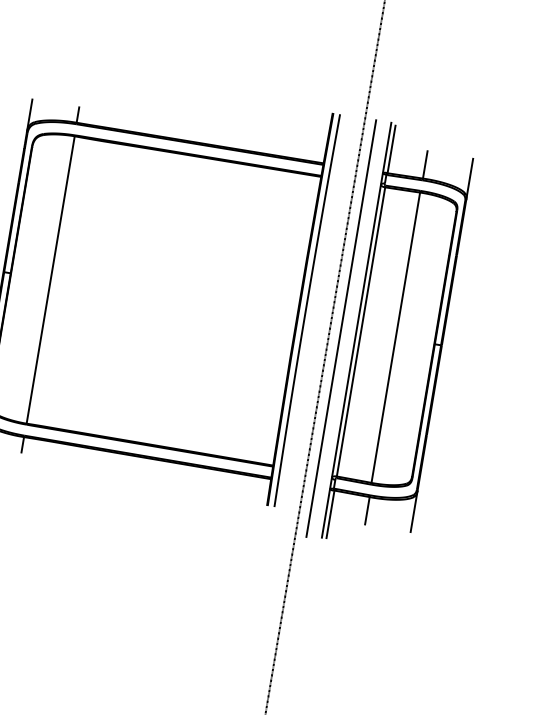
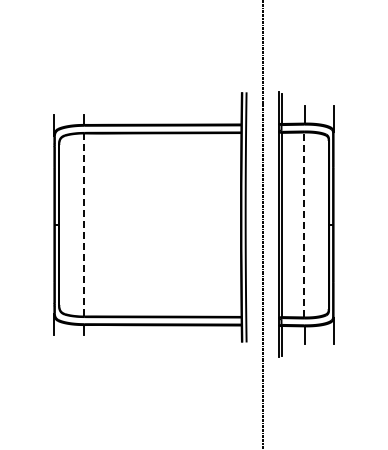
line: (50, 280) -> (84, 225), solid -> dashed
line: (341, 327) -> (269, 224), removed
line: (396, 337) -> (304, 224), solid -> dashed

